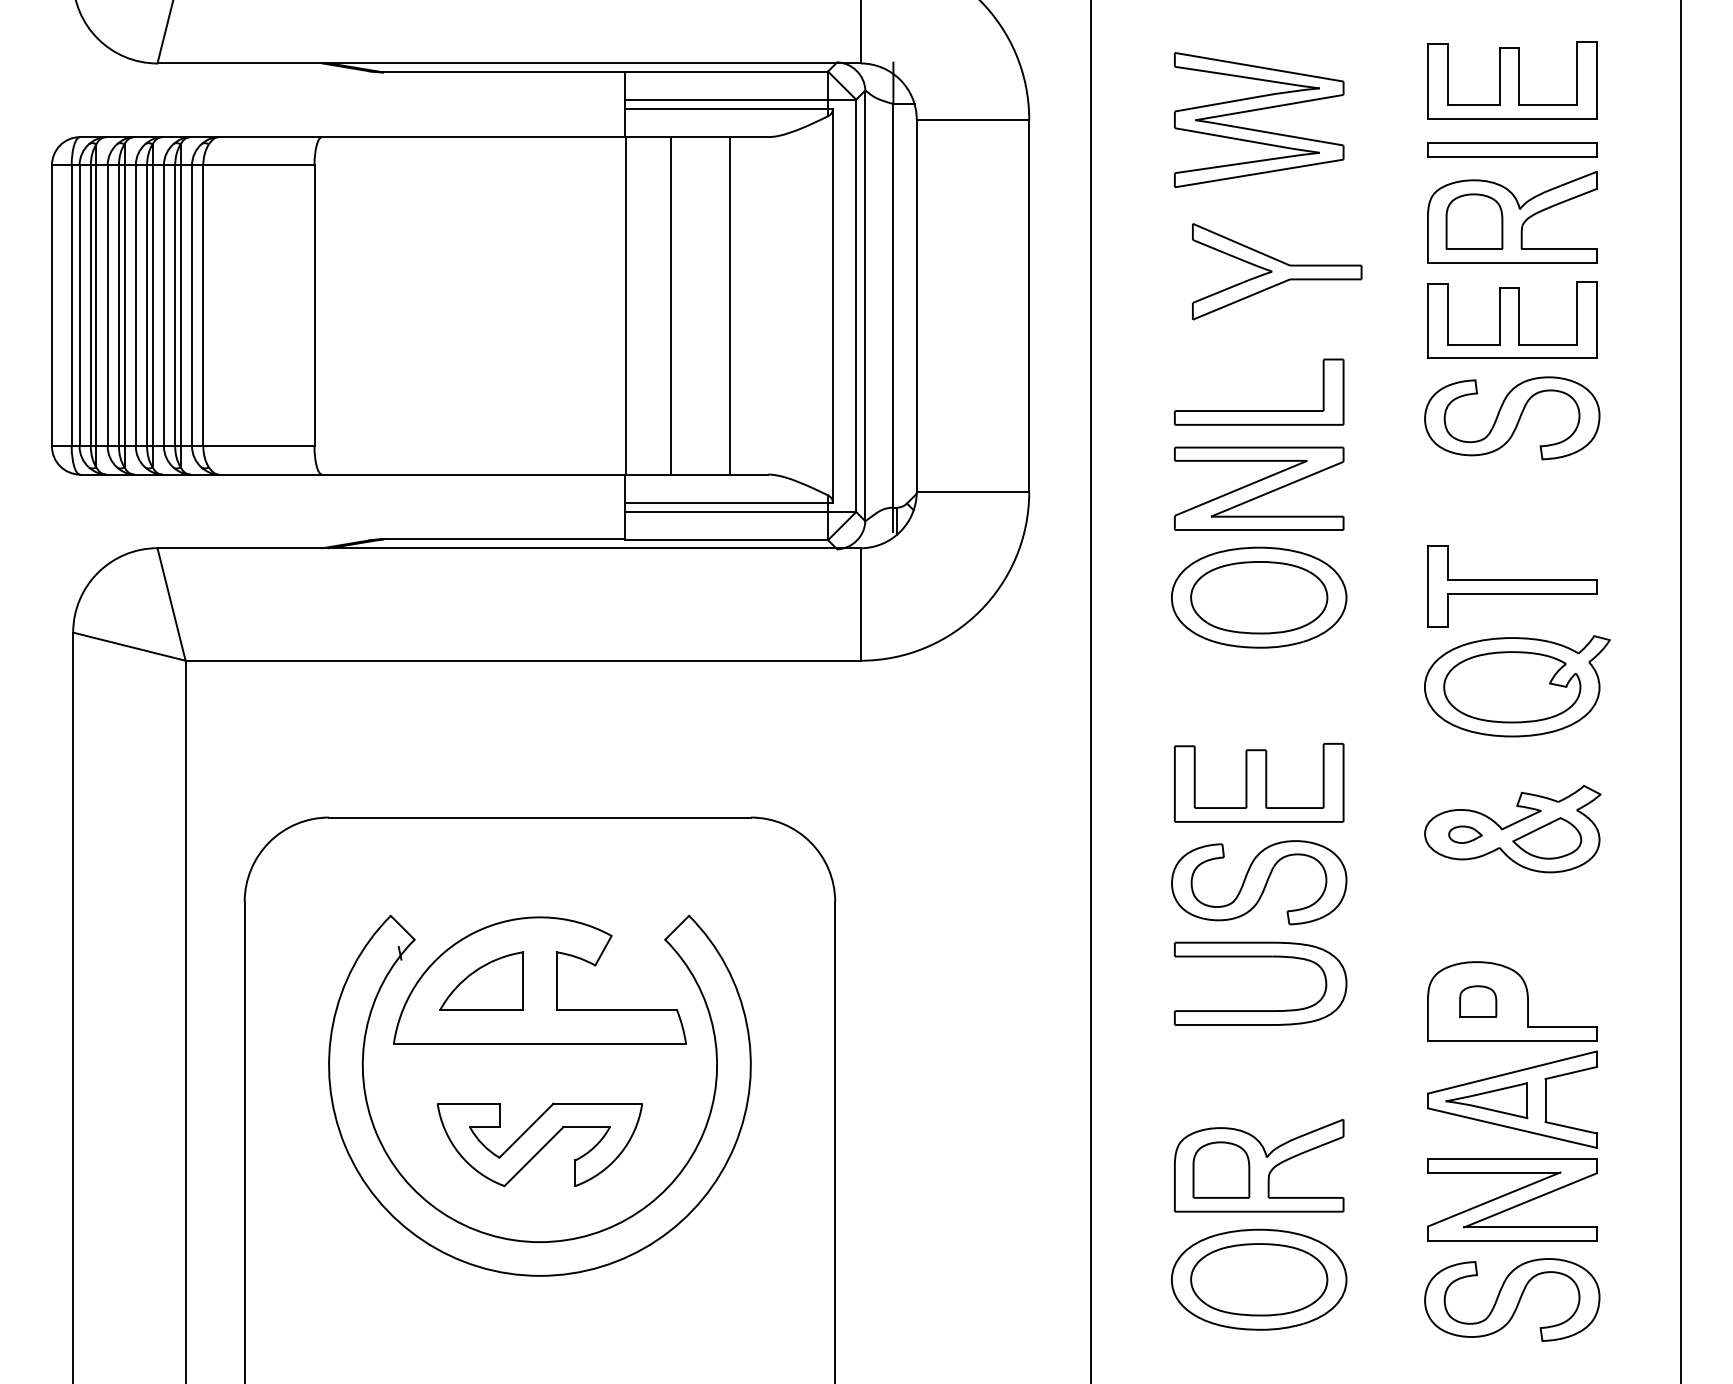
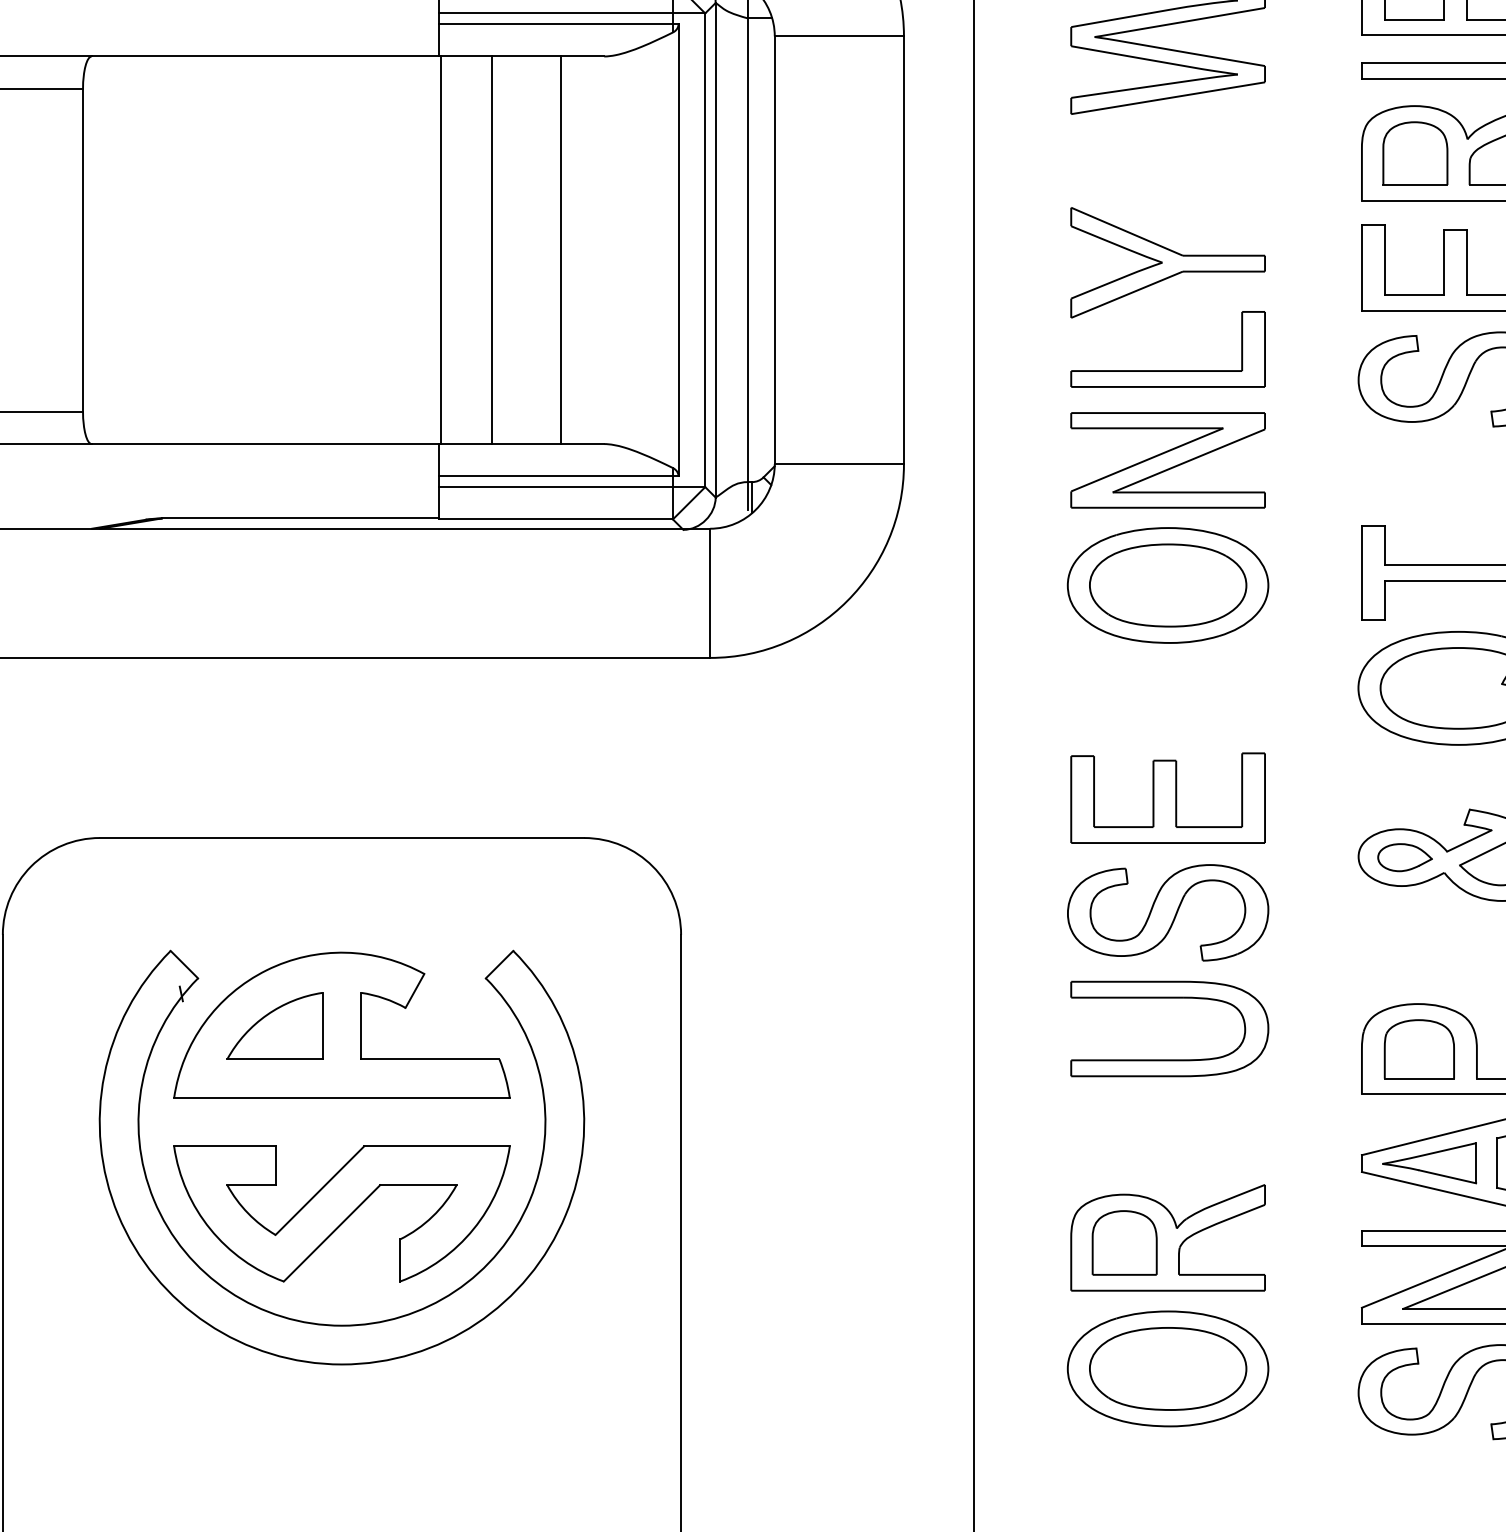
part: (1277, 271) -> (1168, 262), moved
part: (1465, 834) -> (1405, 857), size x1.43
part: (1478, 1001) -> (1420, 1049), size x1.67
part: (539, 1144) -> (341, 1213), size x1.43

